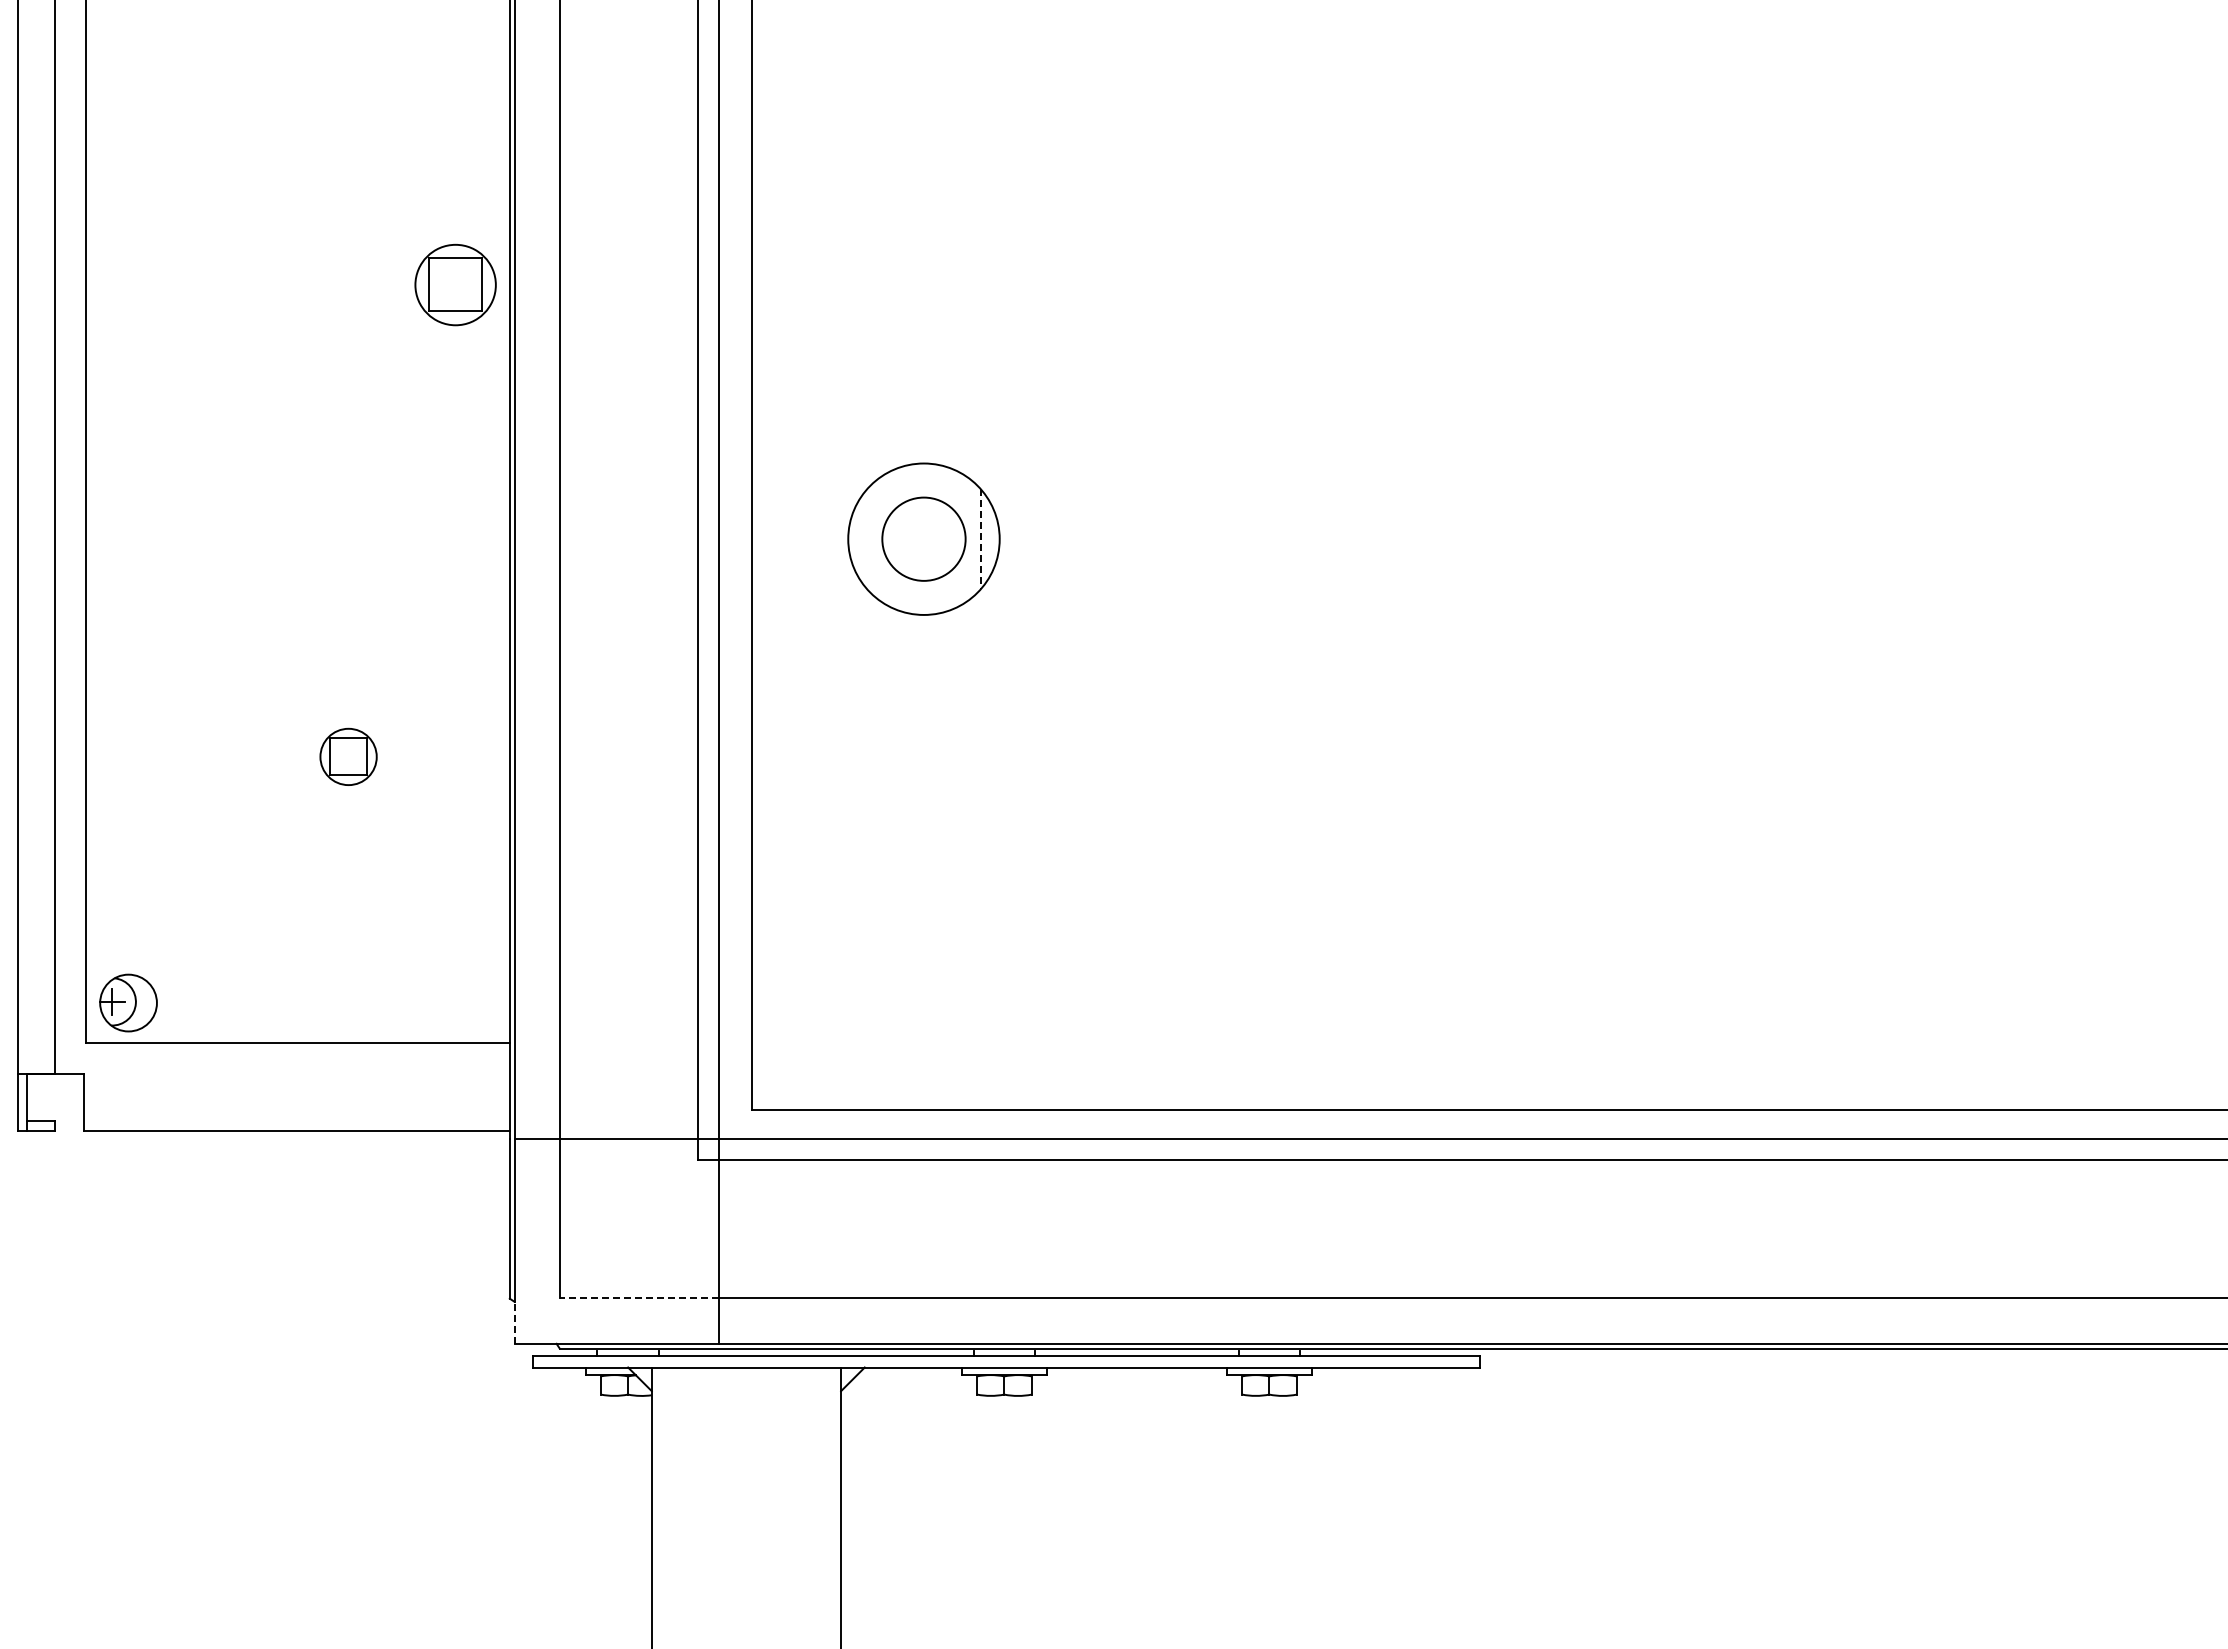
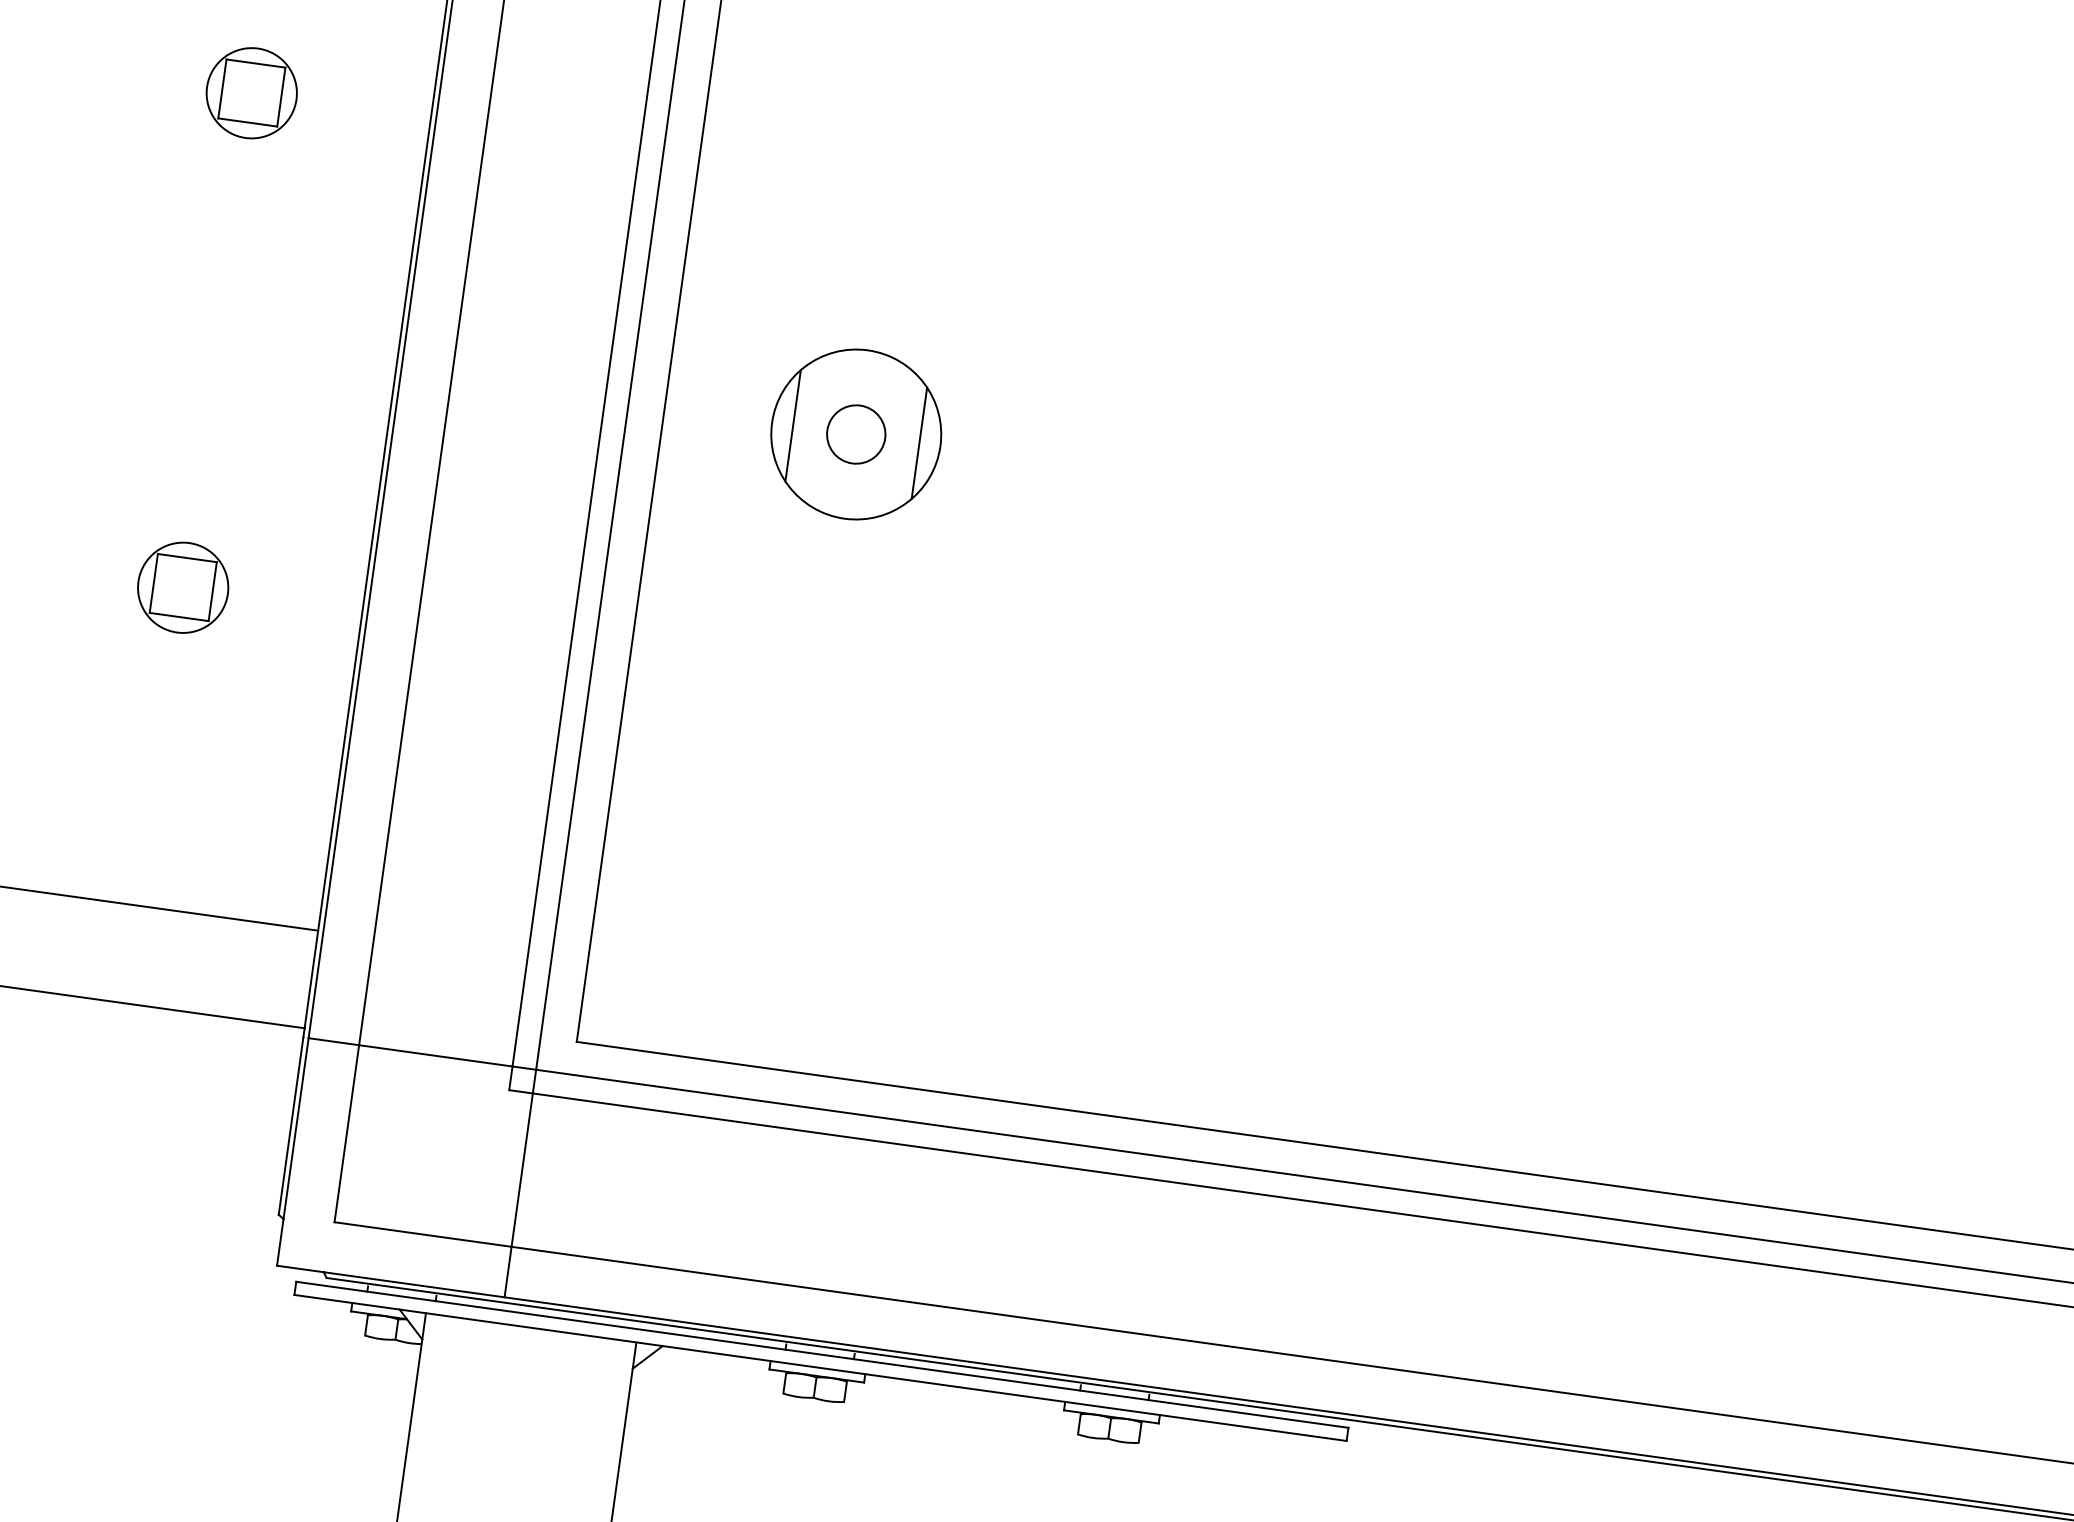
part: (455, 284) -> (251, 92), moved
line: (867, 539) -> (793, 426), added
circle: (923, 539) -> (855, 434), size x0.62
line: (980, 539) -> (919, 443), dashed -> solid
part: (348, 756) -> (183, 587), size x1.43
line: (639, 1298) -> (422, 1234), dashed -> solid
line: (514, 1322) -> (280, 1242), dashed -> solid

